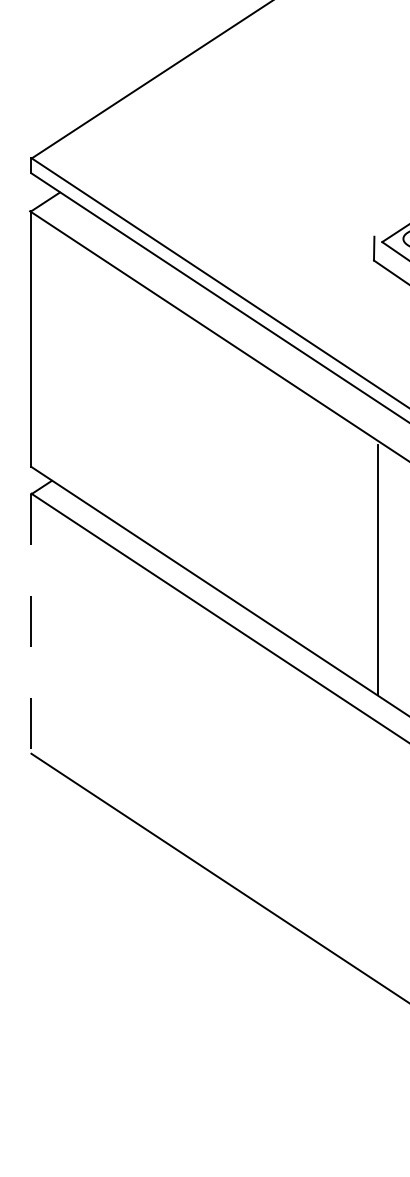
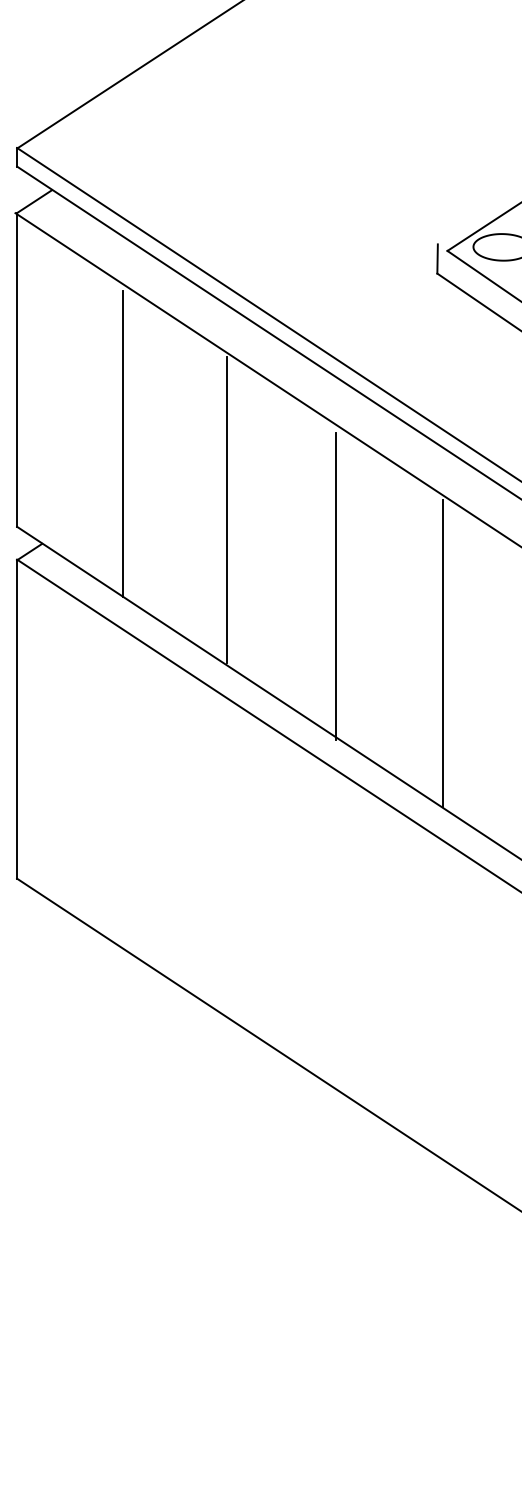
line: (118, 399) -> (123, 444), added
line: (202, 452) -> (226, 509), added
line: (291, 515) -> (336, 586), added
line: (31, 624) -> (17, 719), dashed -> solid

